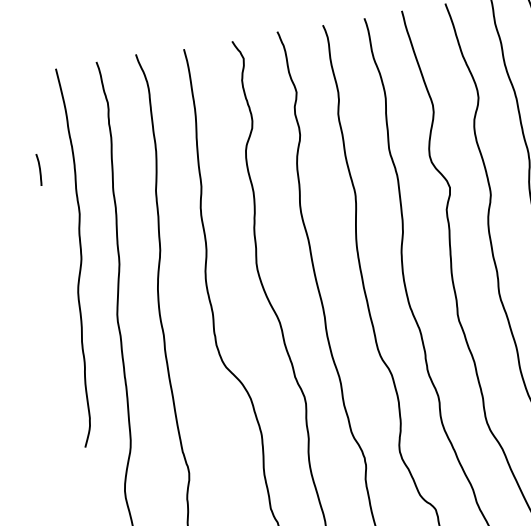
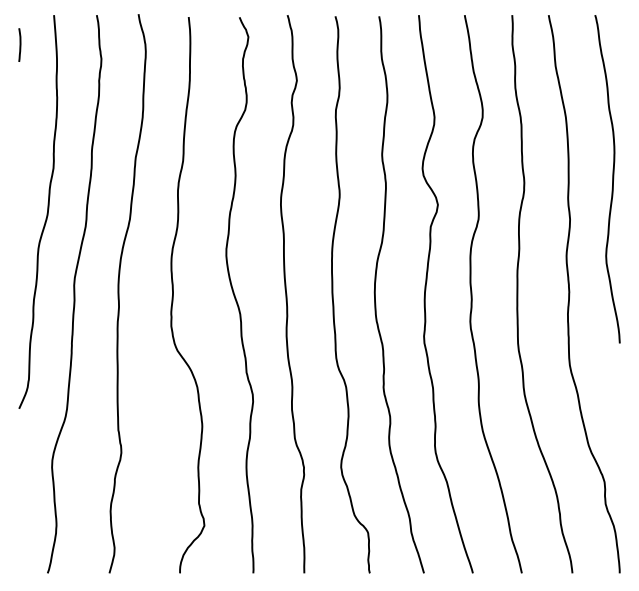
line: (39, 169) -> (19, 44), moved

